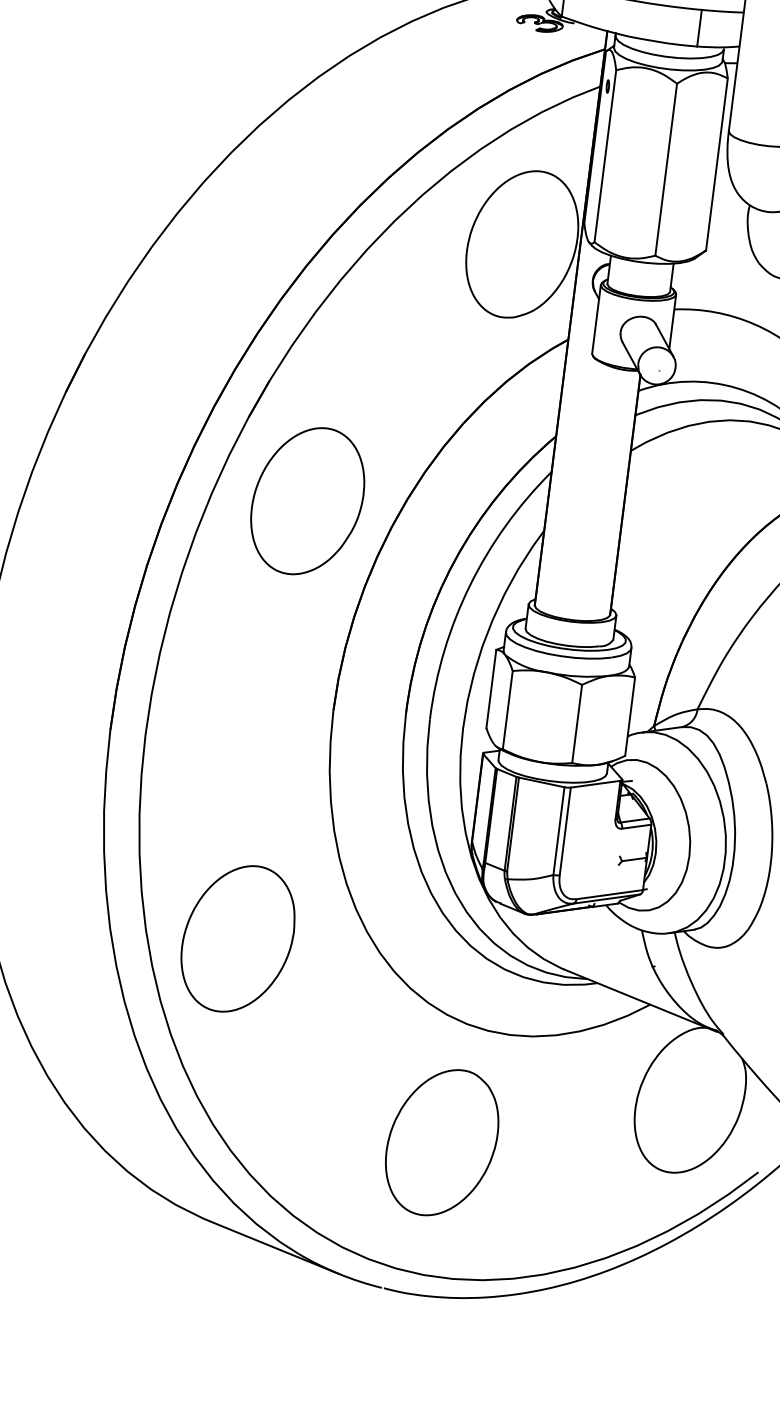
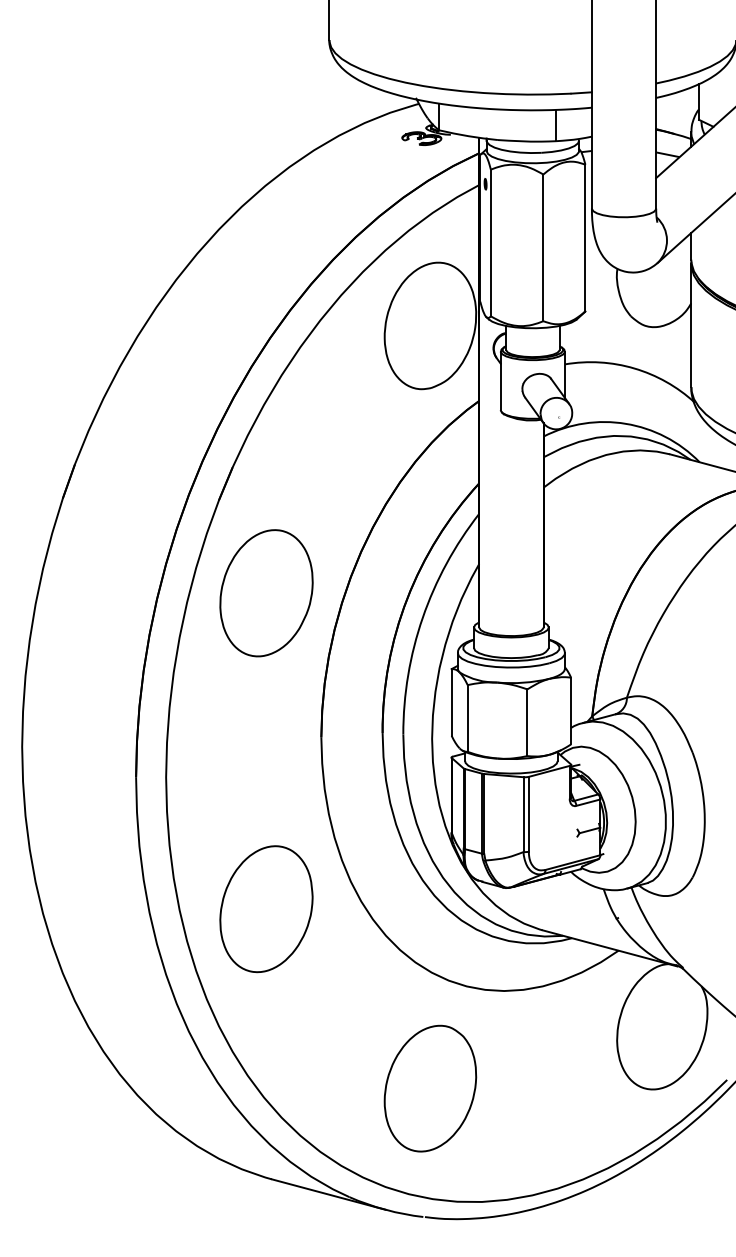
part: (307, 501) -> (266, 593), moved
part: (238, 939) -> (266, 909), moved
part: (442, 1142) -> (430, 1088), moved

